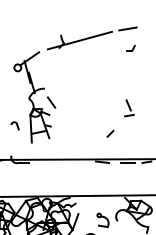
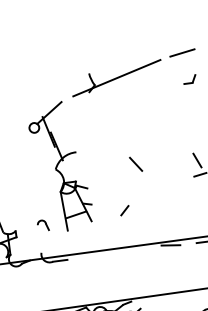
line: (51, 102) -> (136, 164), moved
part: (14, 125) -> (42, 225), moved
line: (110, 133) -> (124, 210), moved

